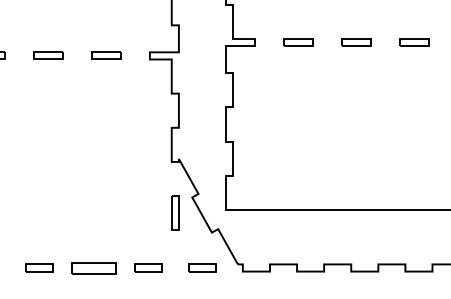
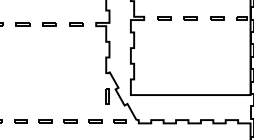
part: (93, 267) -> (70, 121), size x0.62

